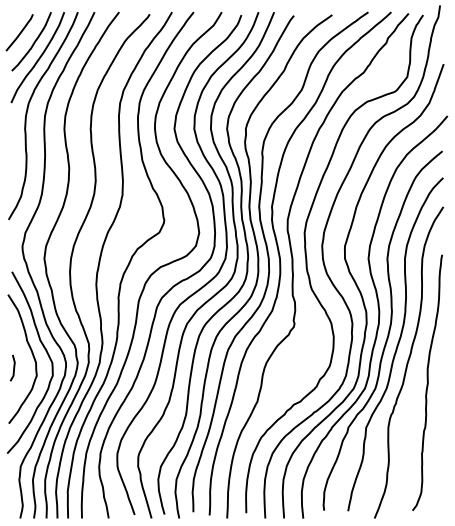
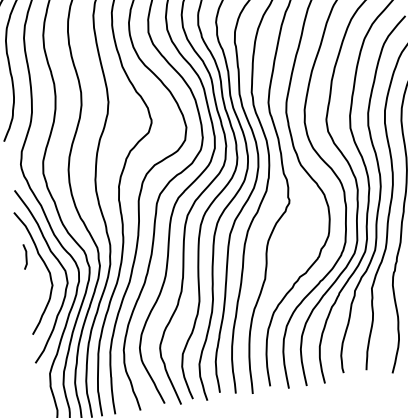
line: (13, 367) -> (25, 256), moved

